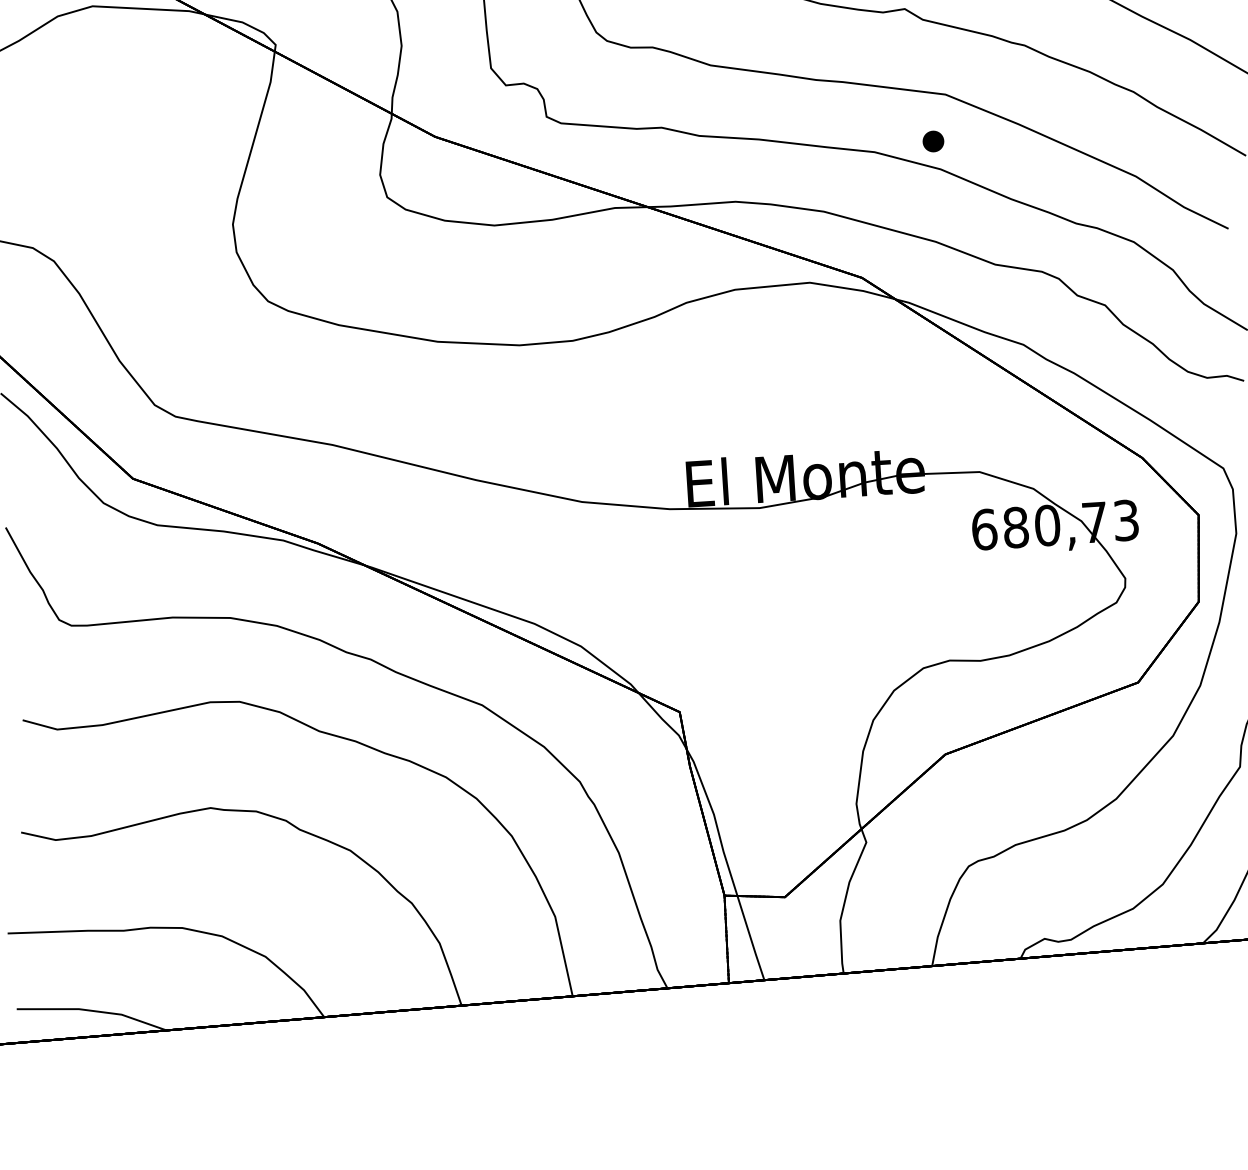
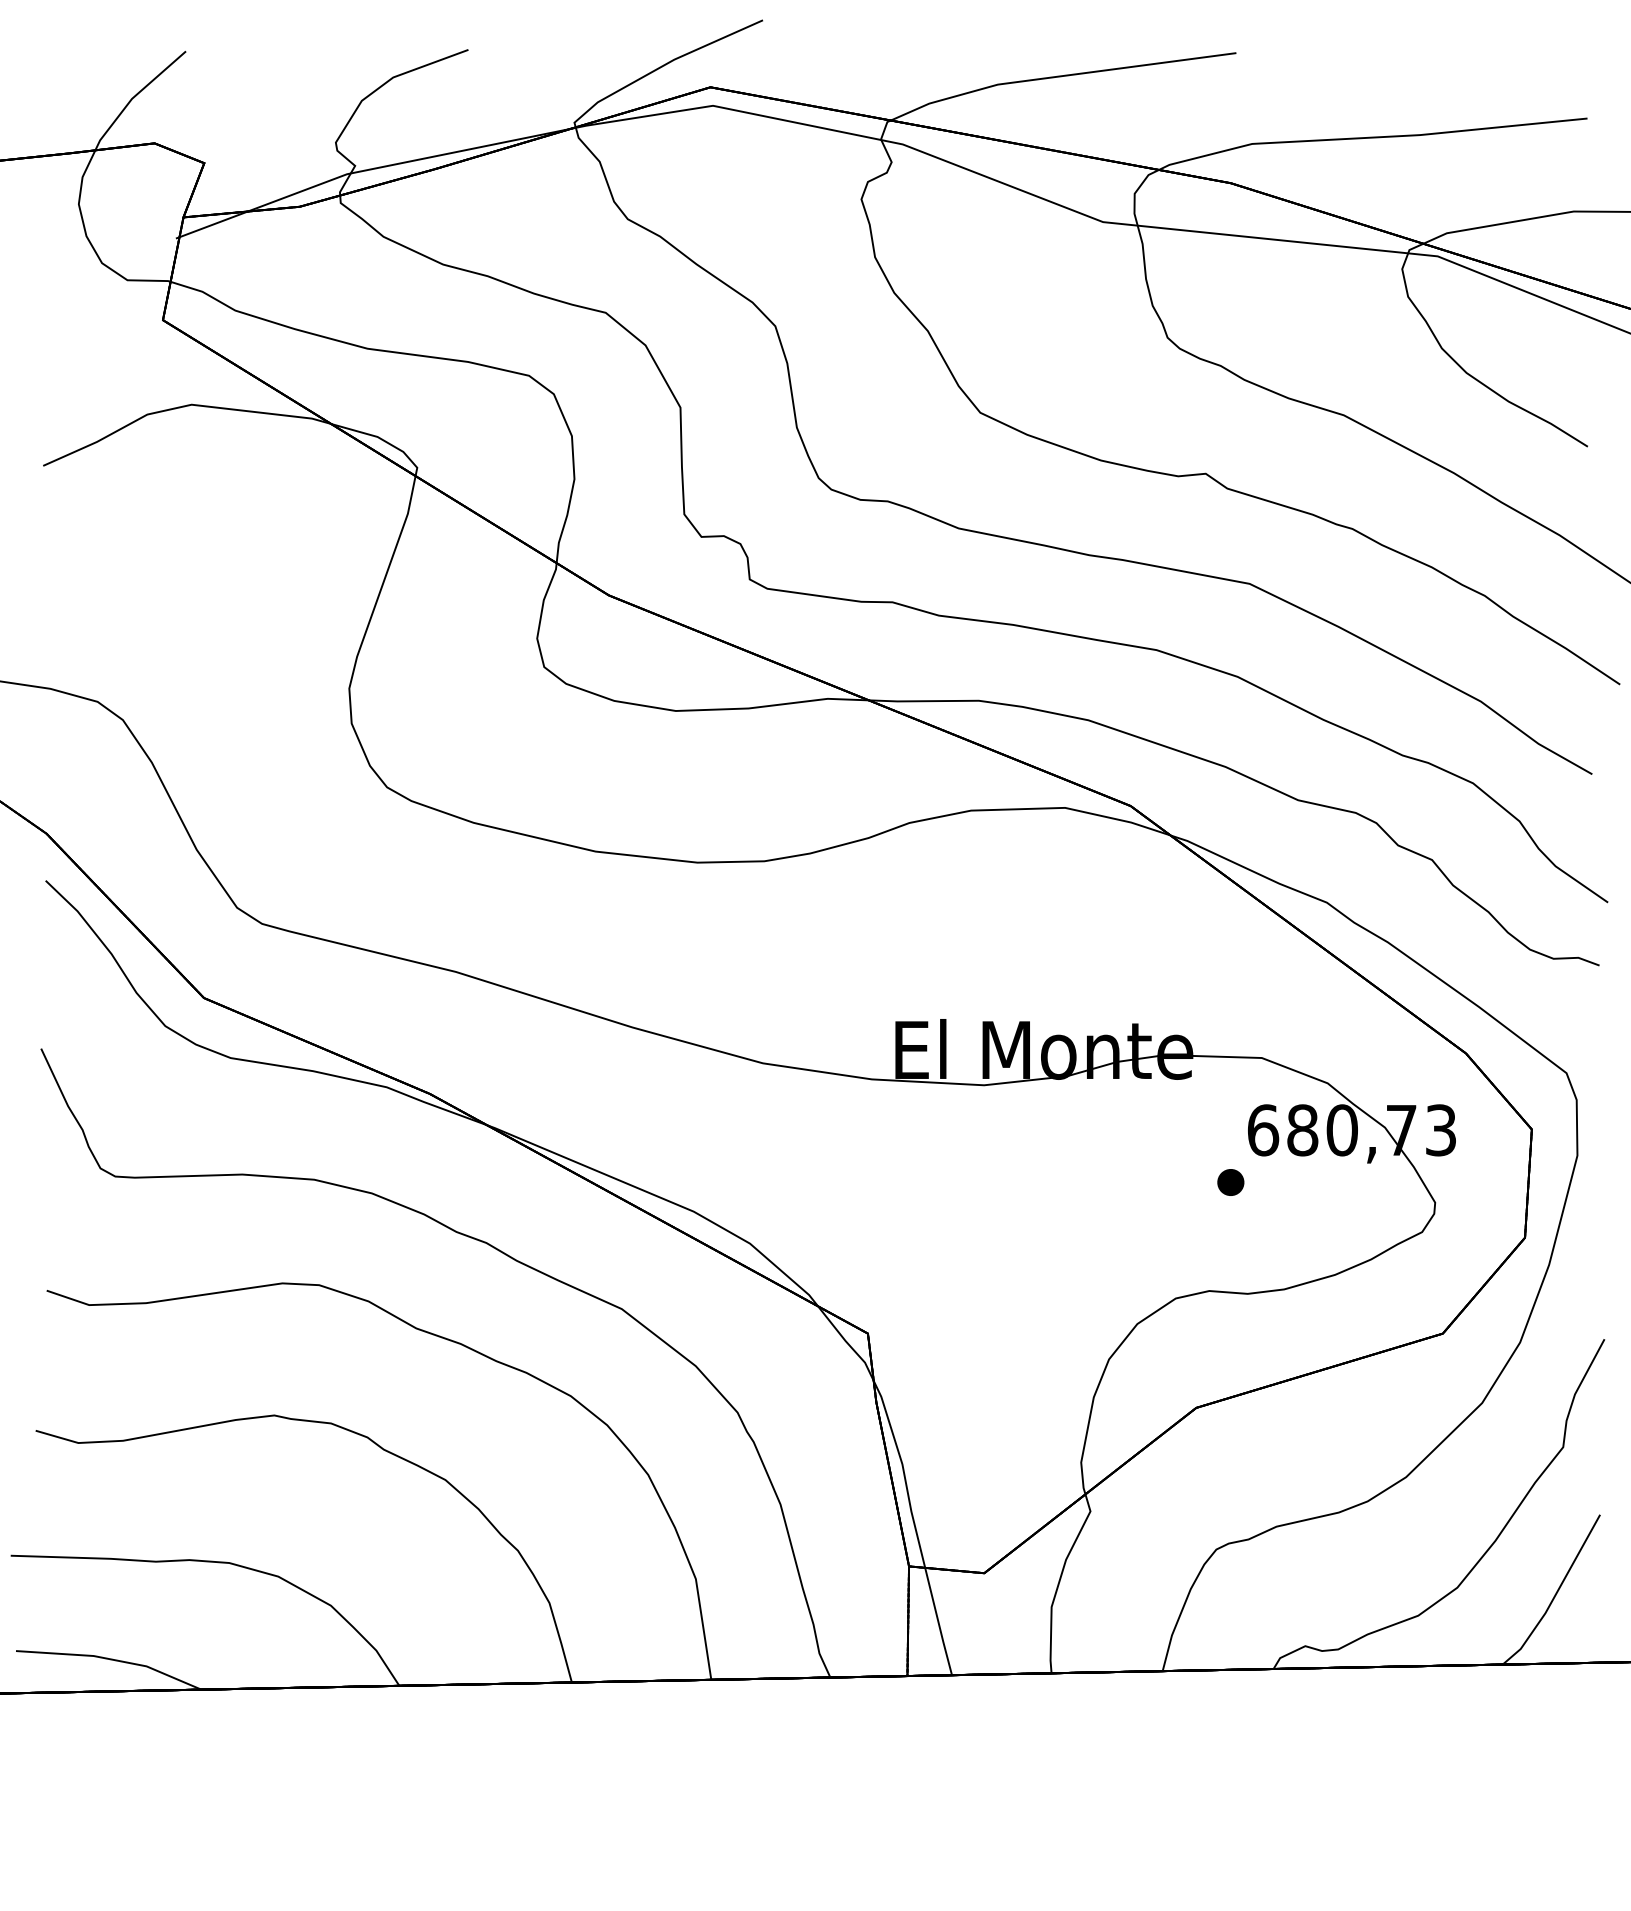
part: (933, 141) -> (1230, 1182), moved

